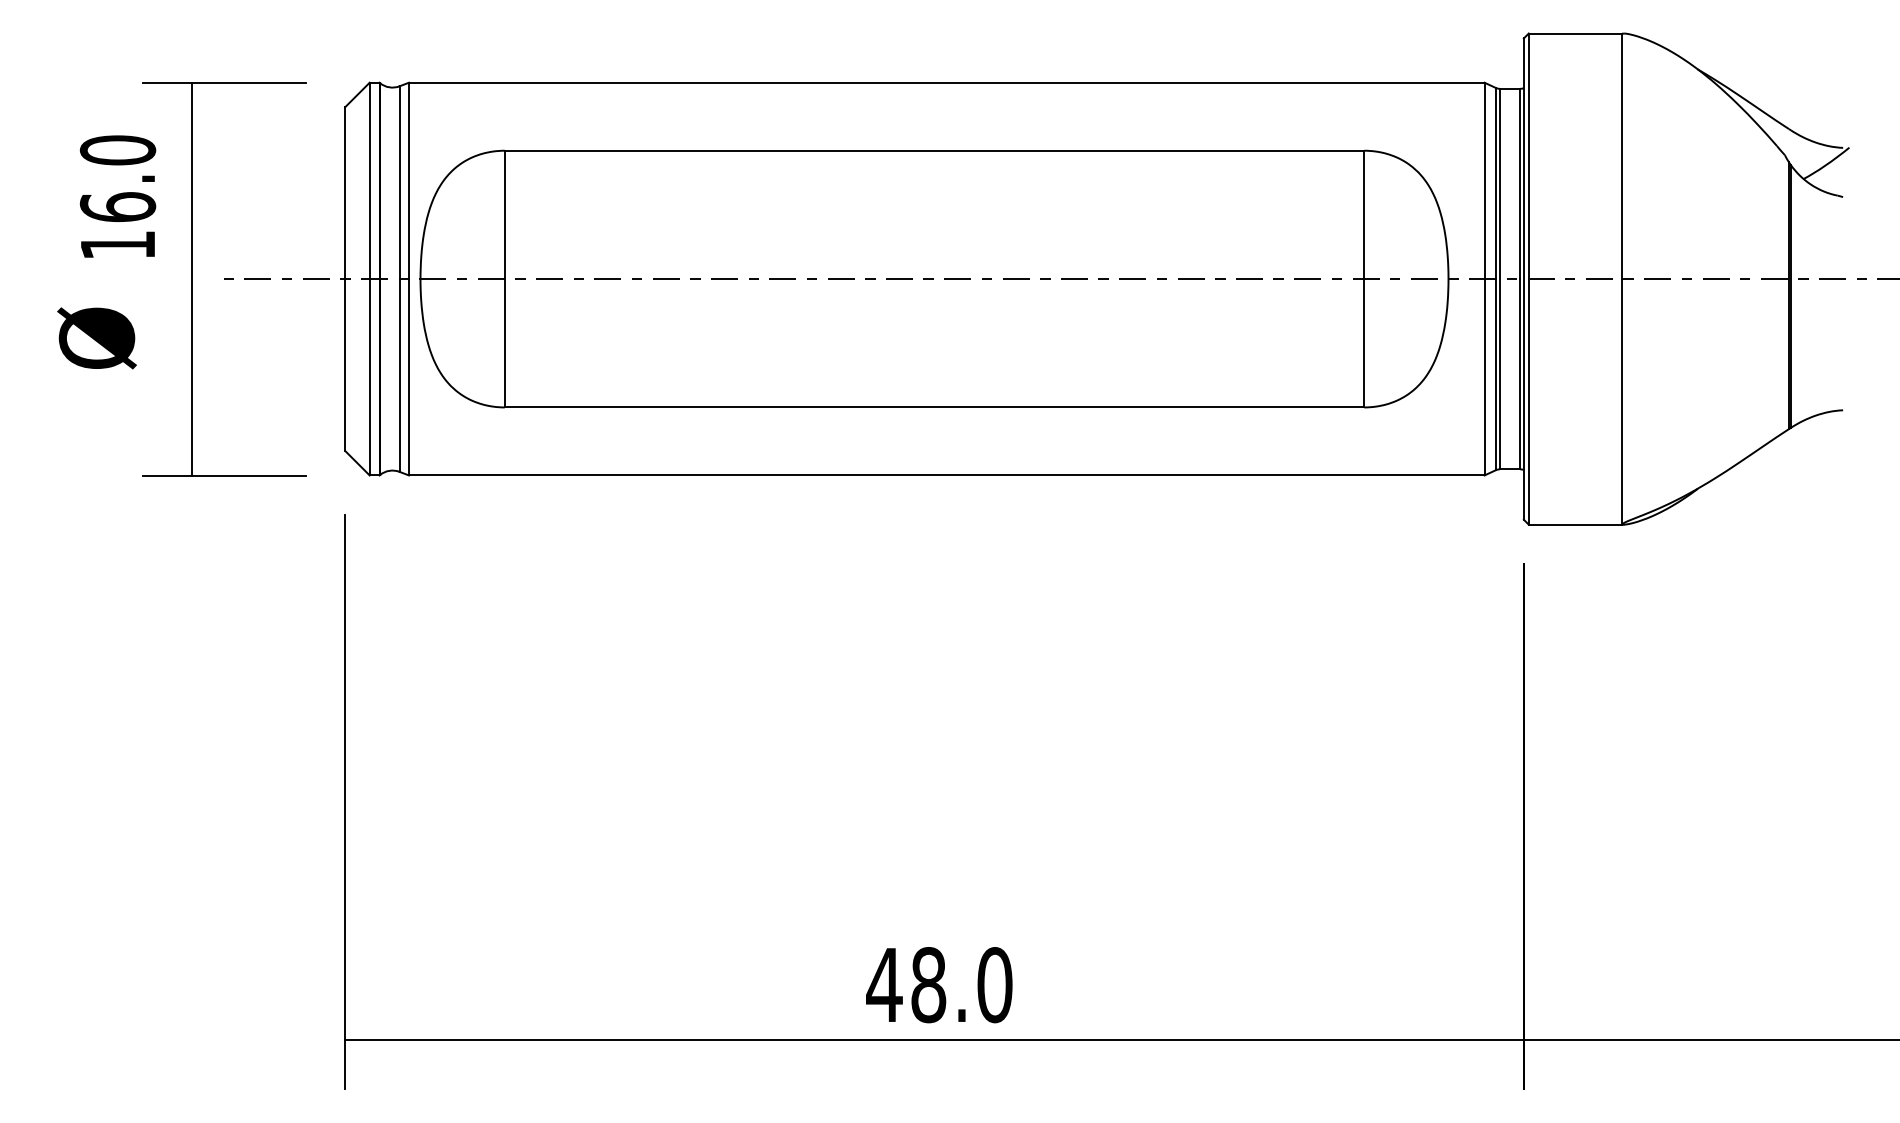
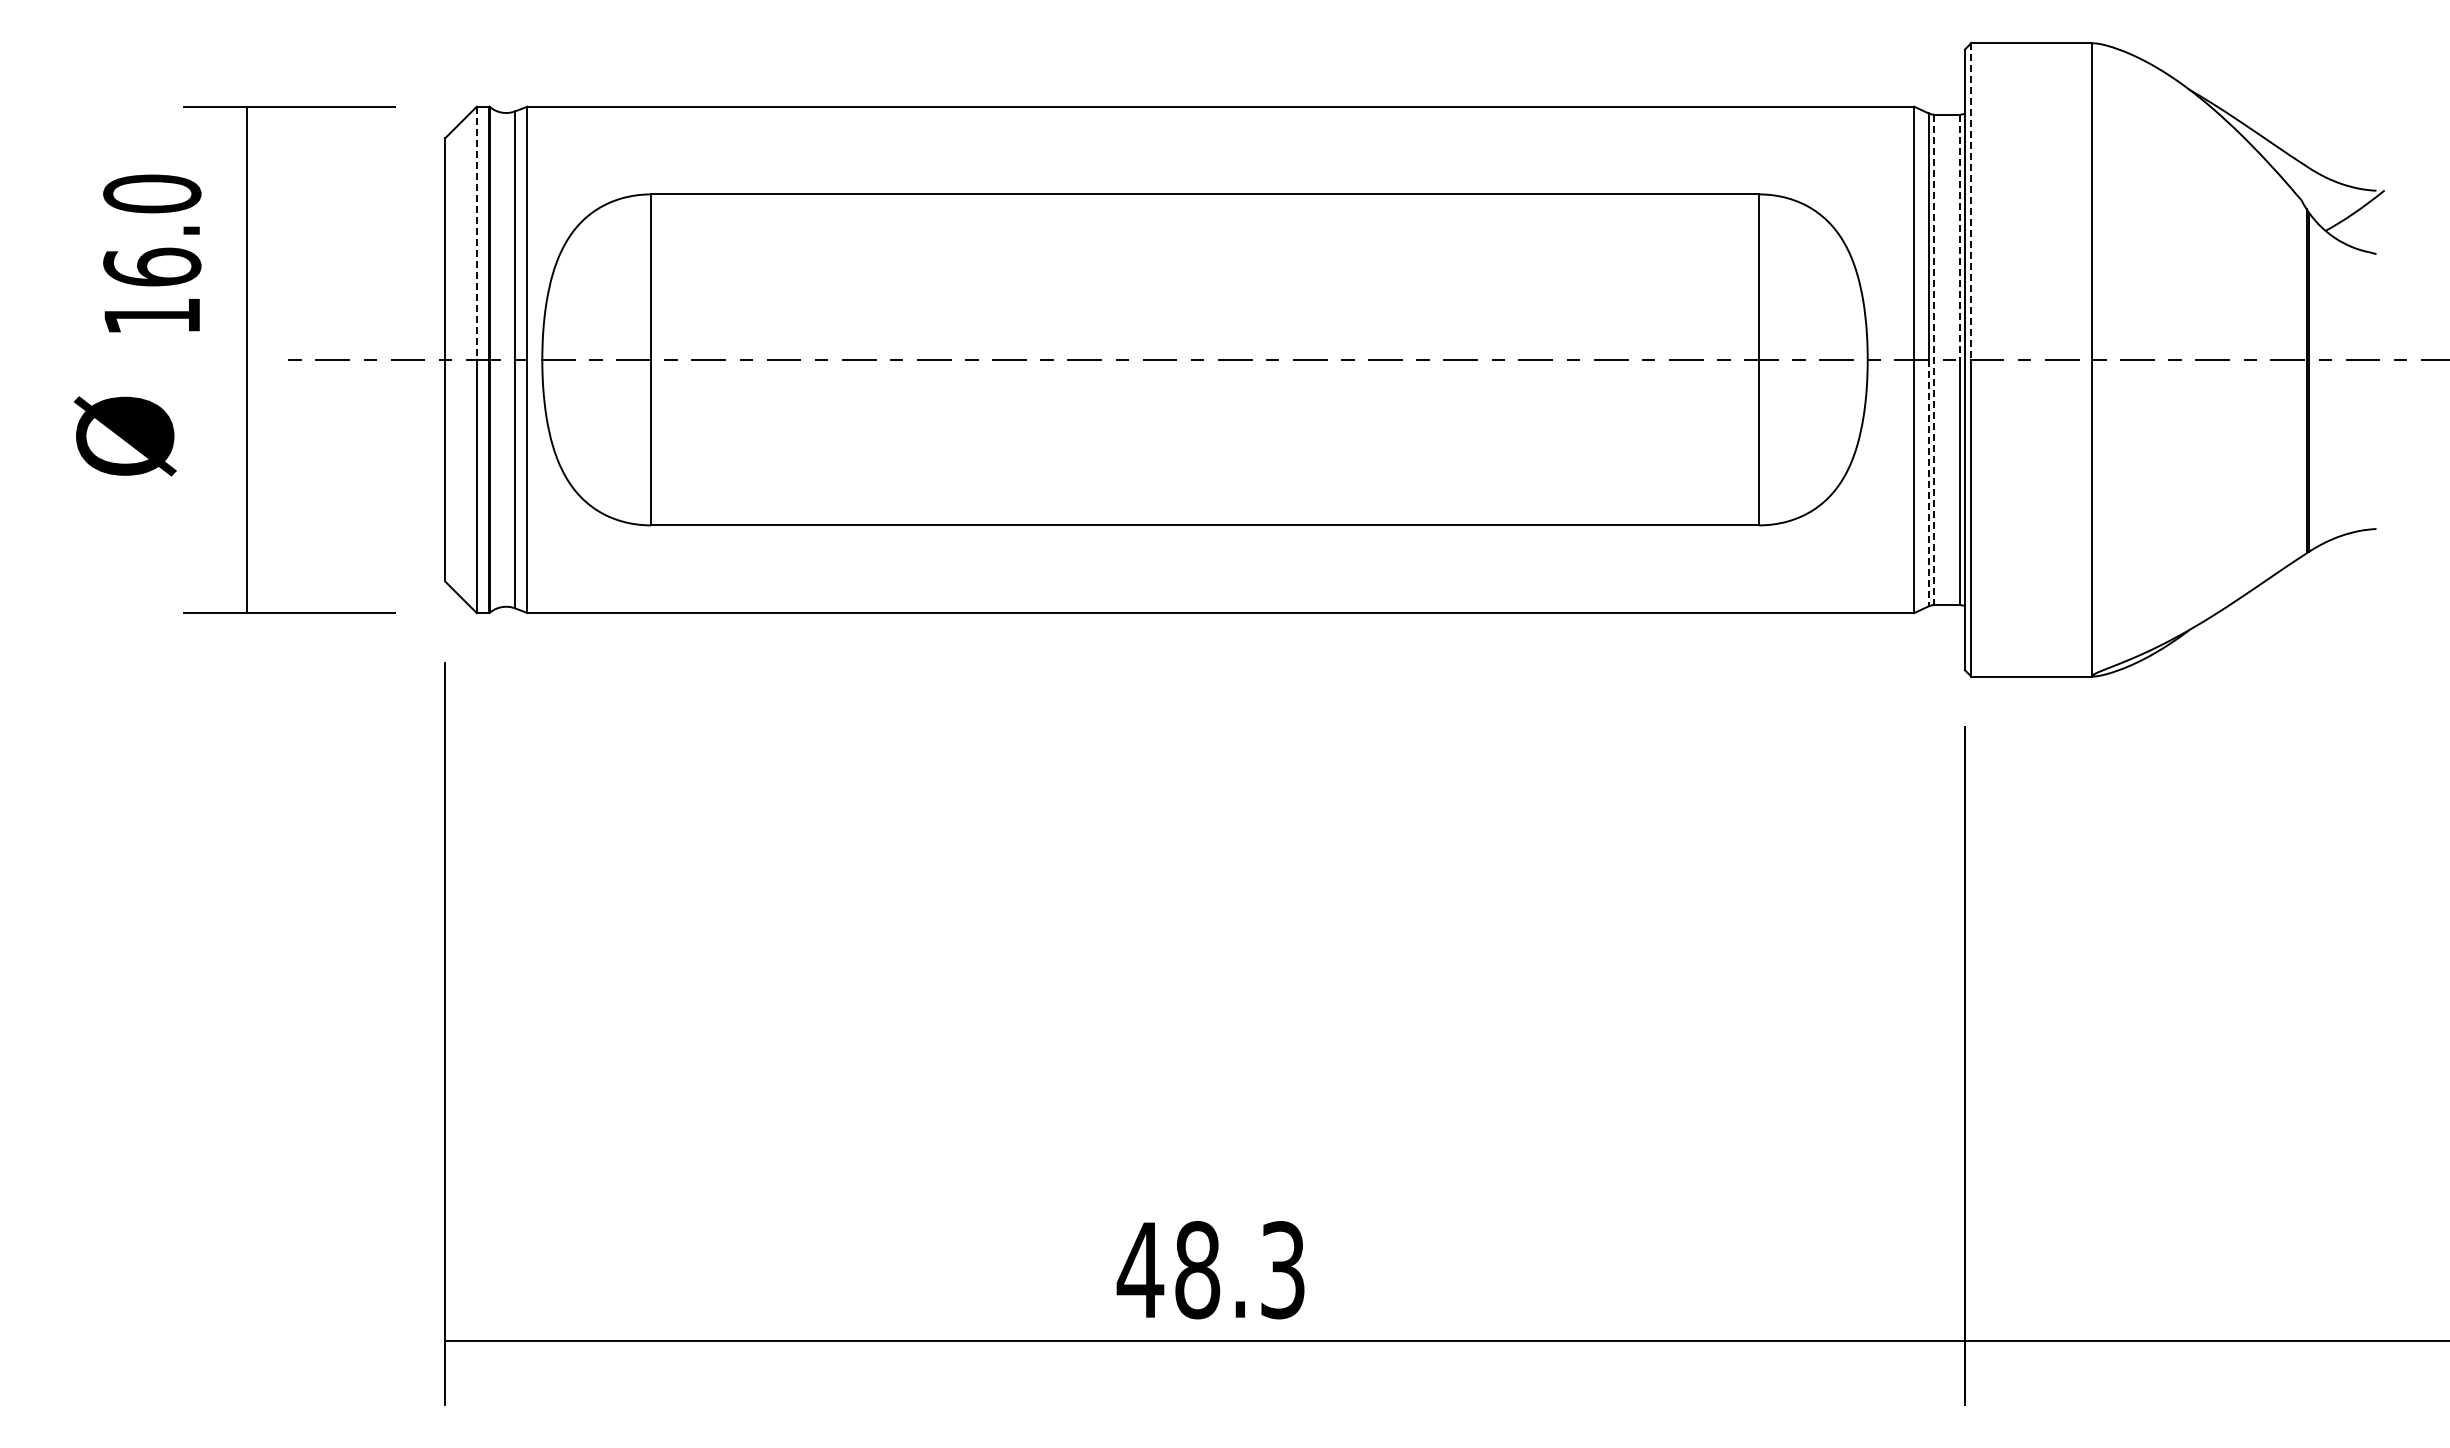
line: (1528, 157) -> (1971, 202), solid -> dashed
line: (369, 181) -> (476, 233), solid -> dashed
line: (1520, 184) -> (1960, 237), solid -> dashed
line: (1500, 279) -> (1934, 360), solid -> dashed
line: (1495, 374) -> (1928, 483), solid -> dashed
text: (994, 985) -> (1282, 1270), 48.0 -> 48.3

